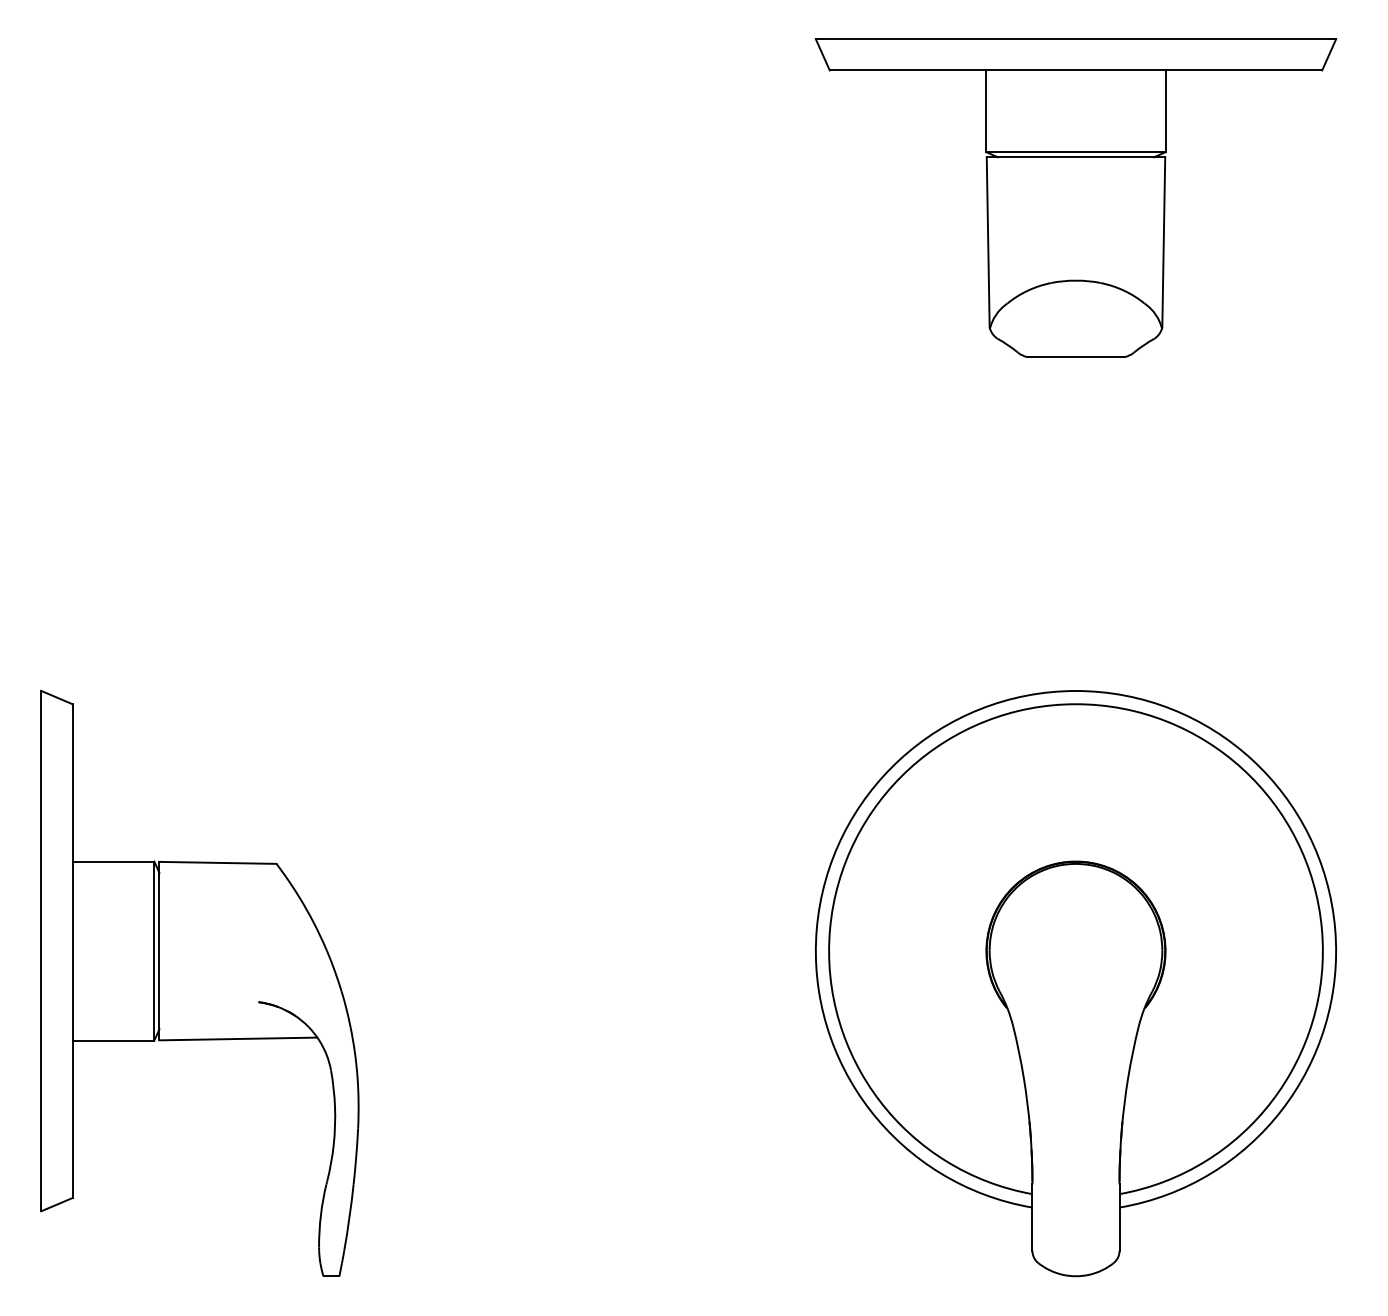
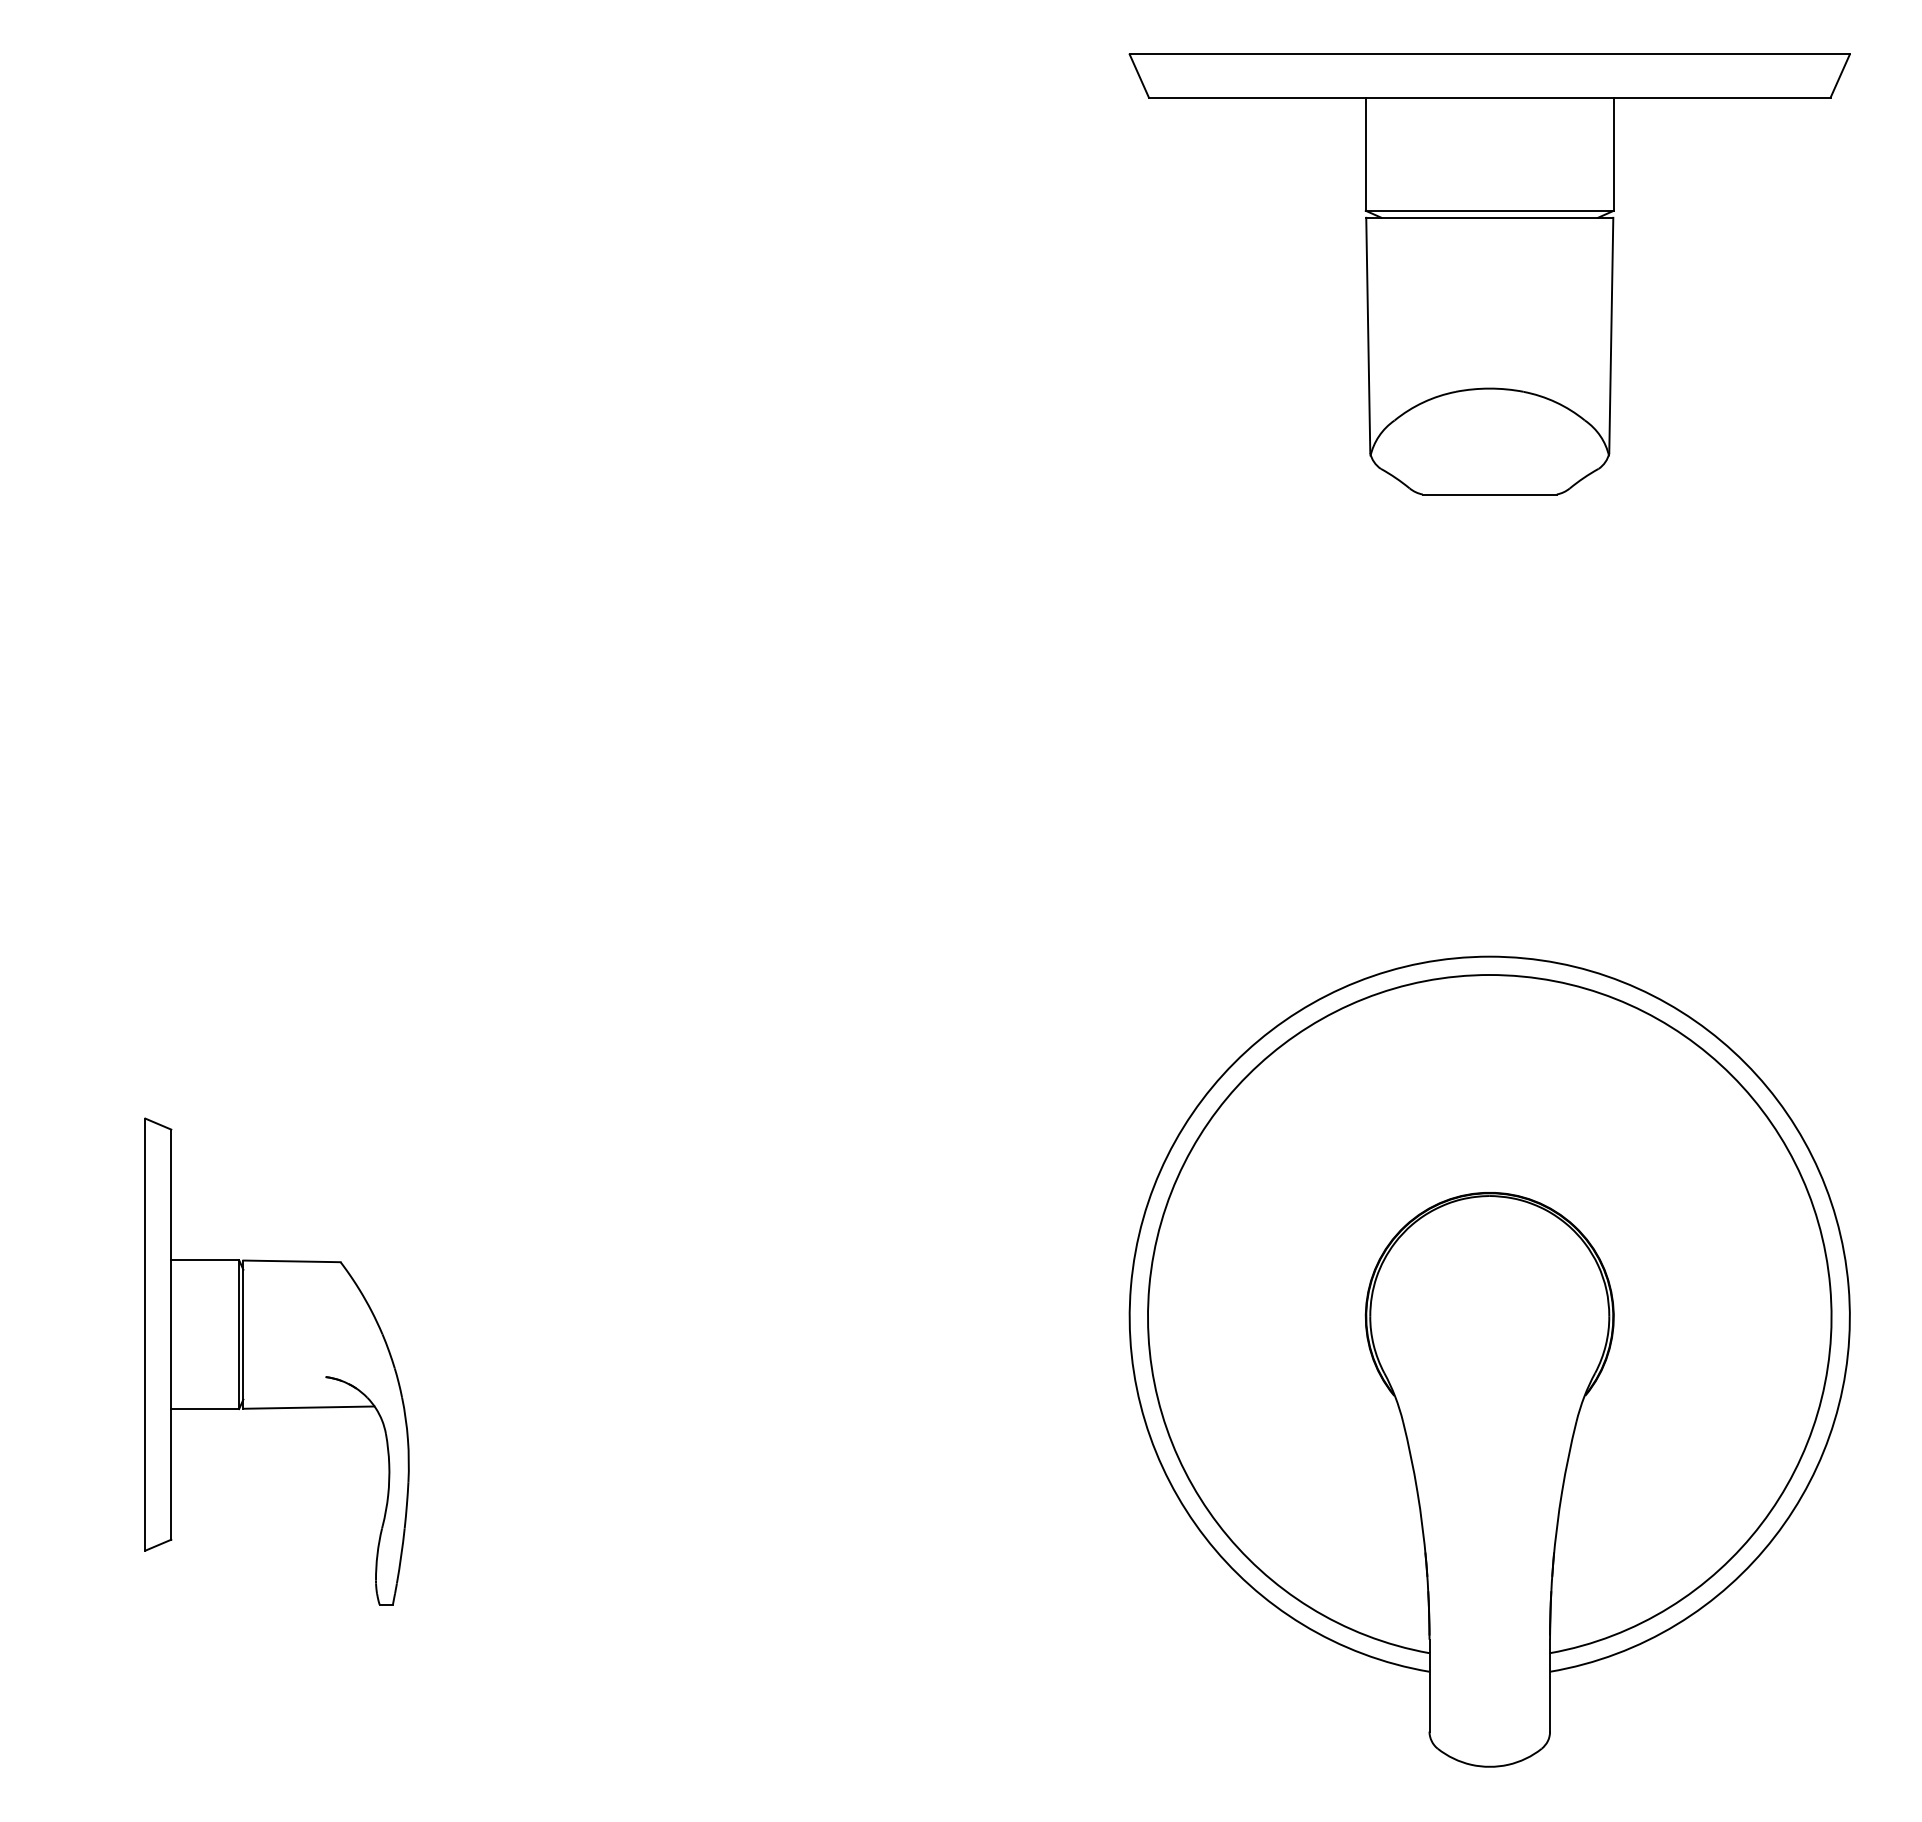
part: (199, 983) -> (276, 1361), size x0.6

